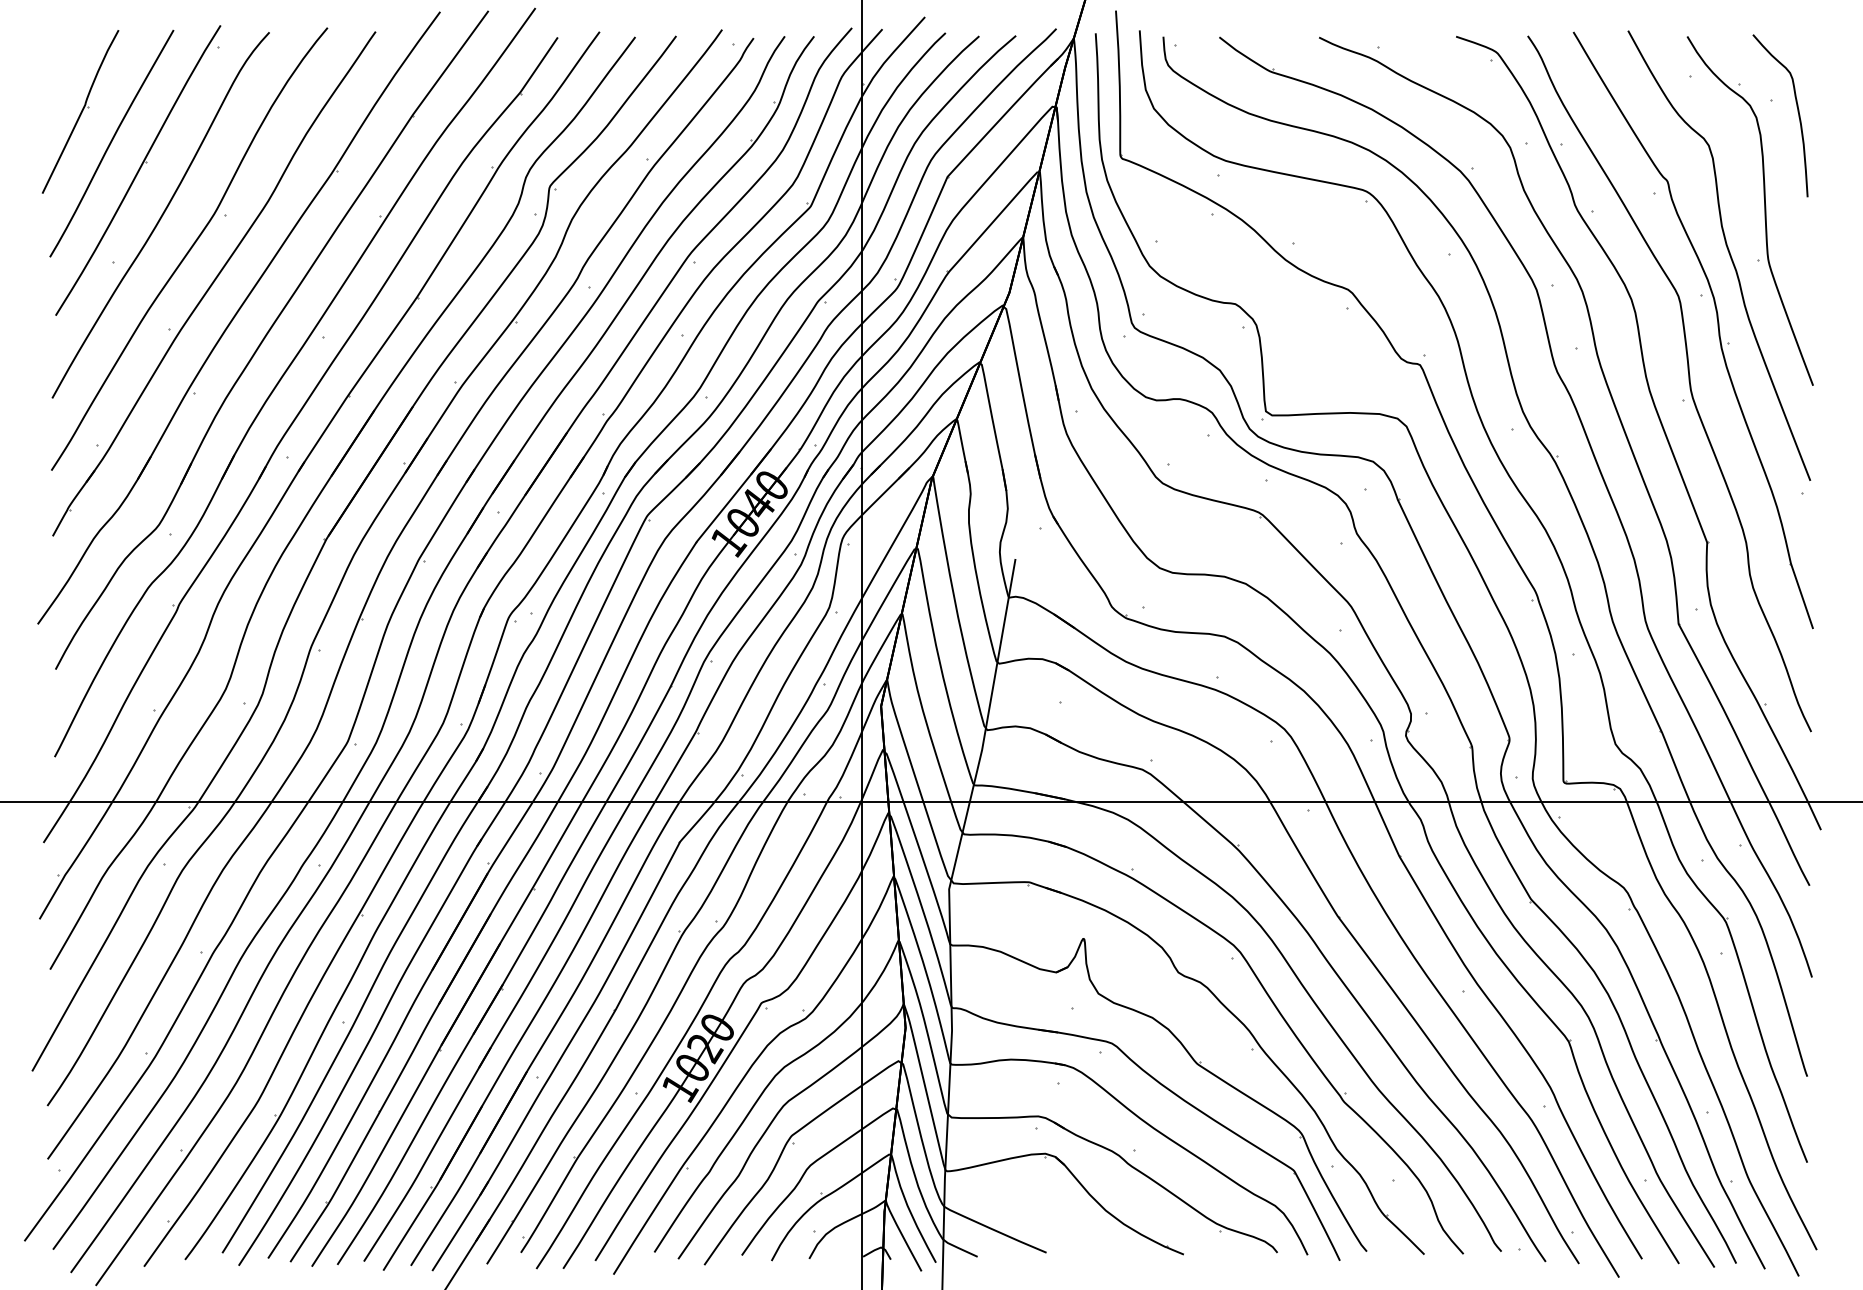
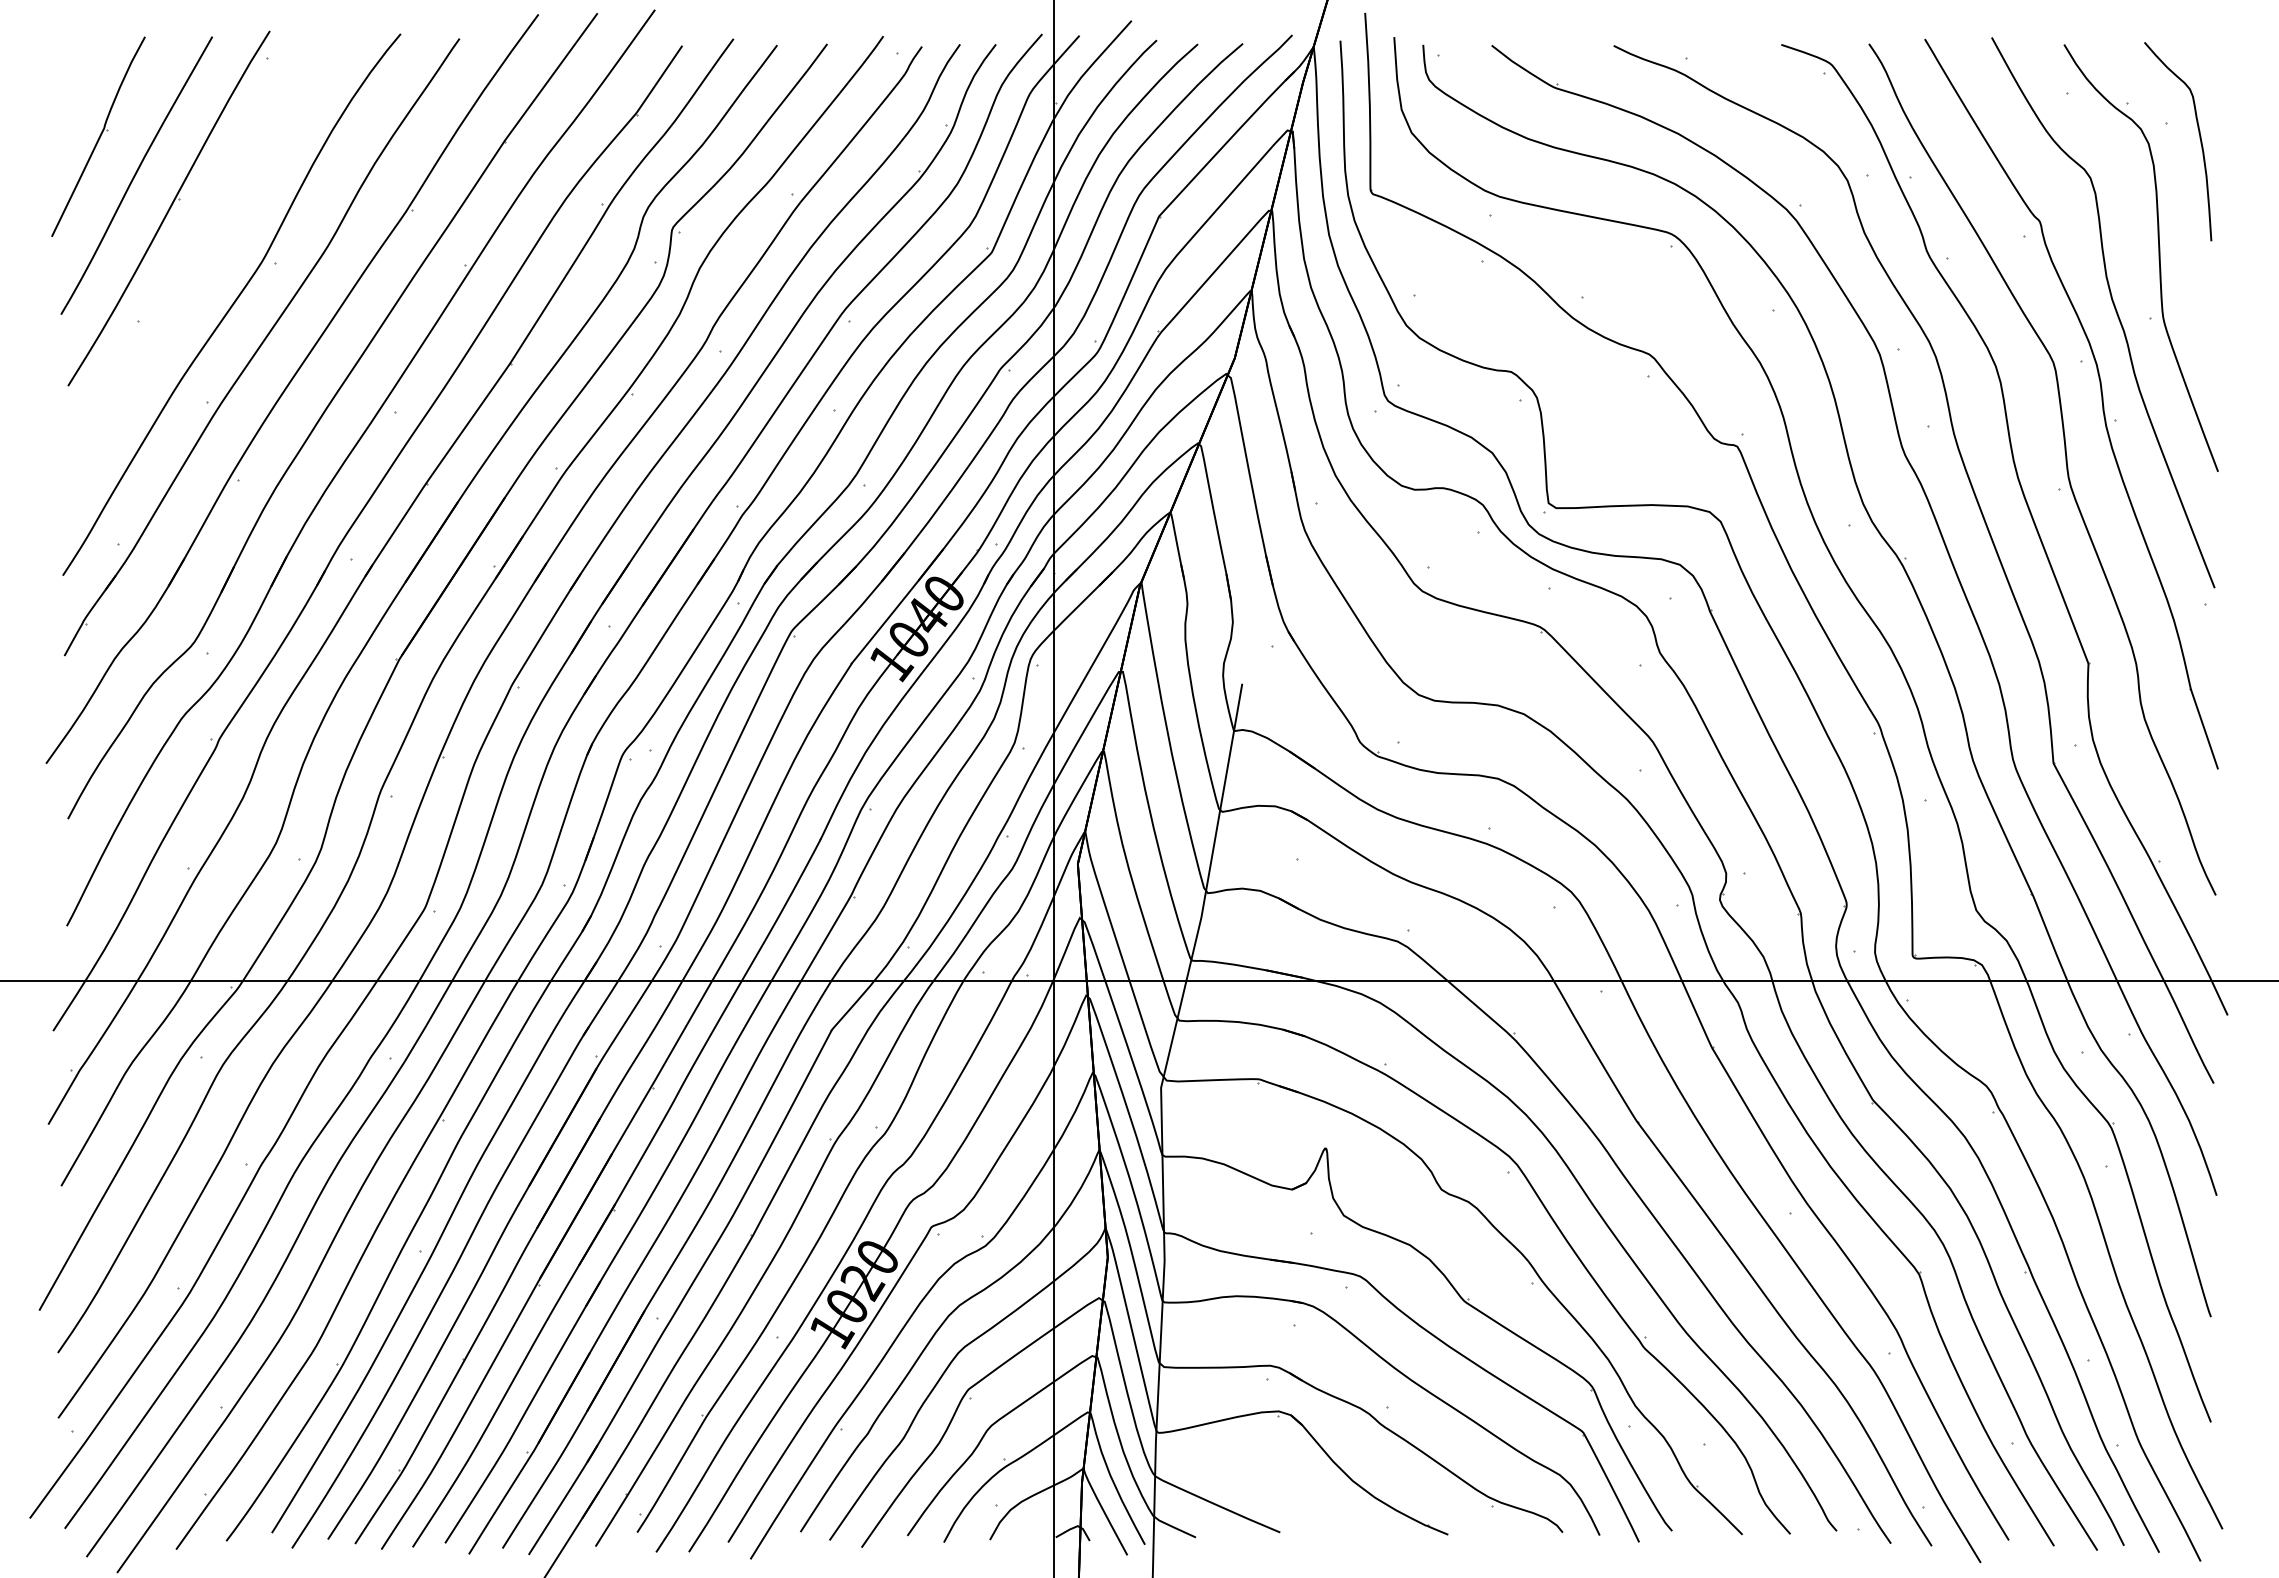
curve: (161, 215) -> (197, 263), removed

